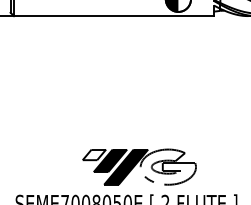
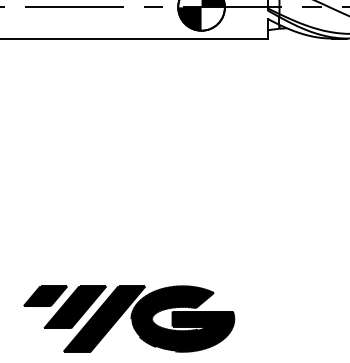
fill: (94, 154) -> (45, 295), added
fill: (168, 166) -> (183, 317), added

